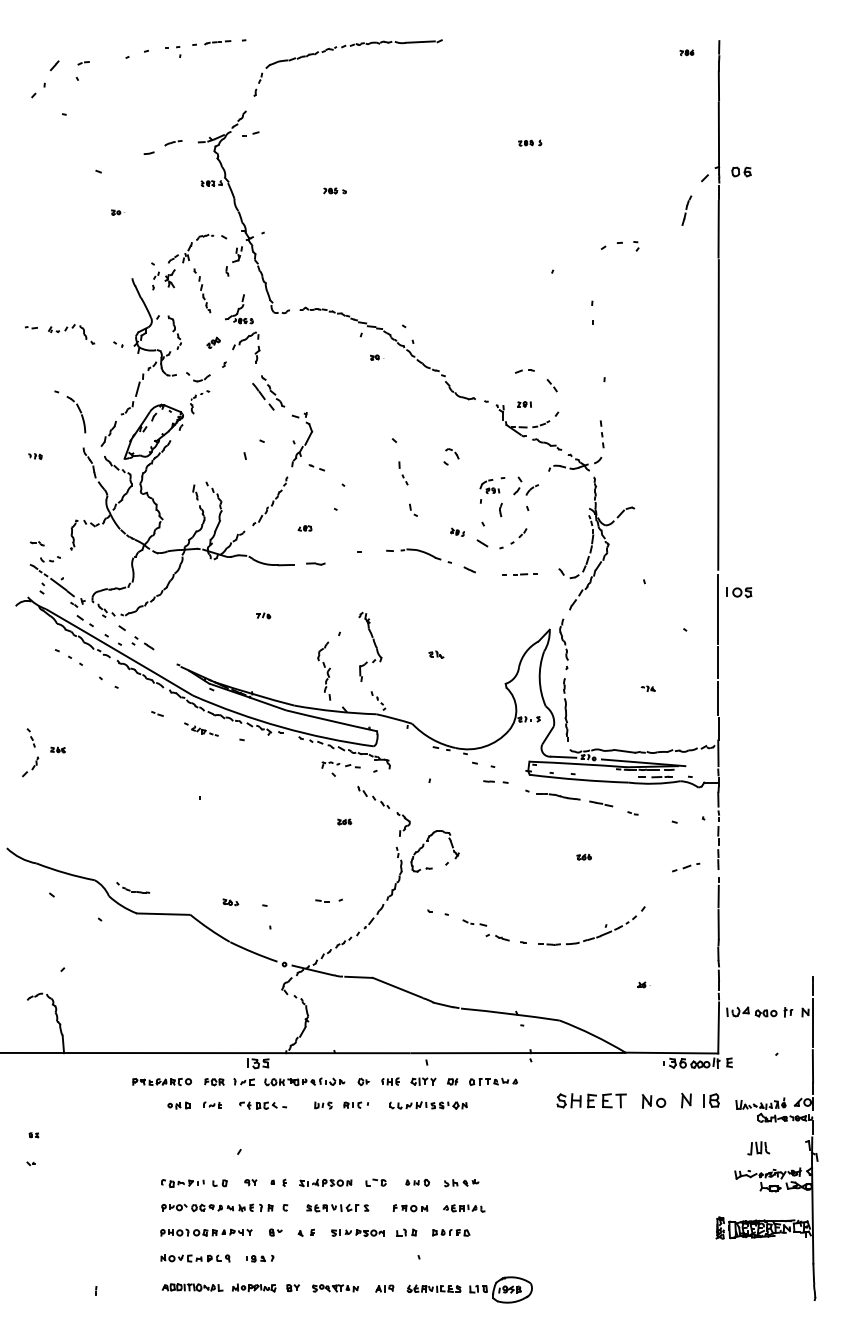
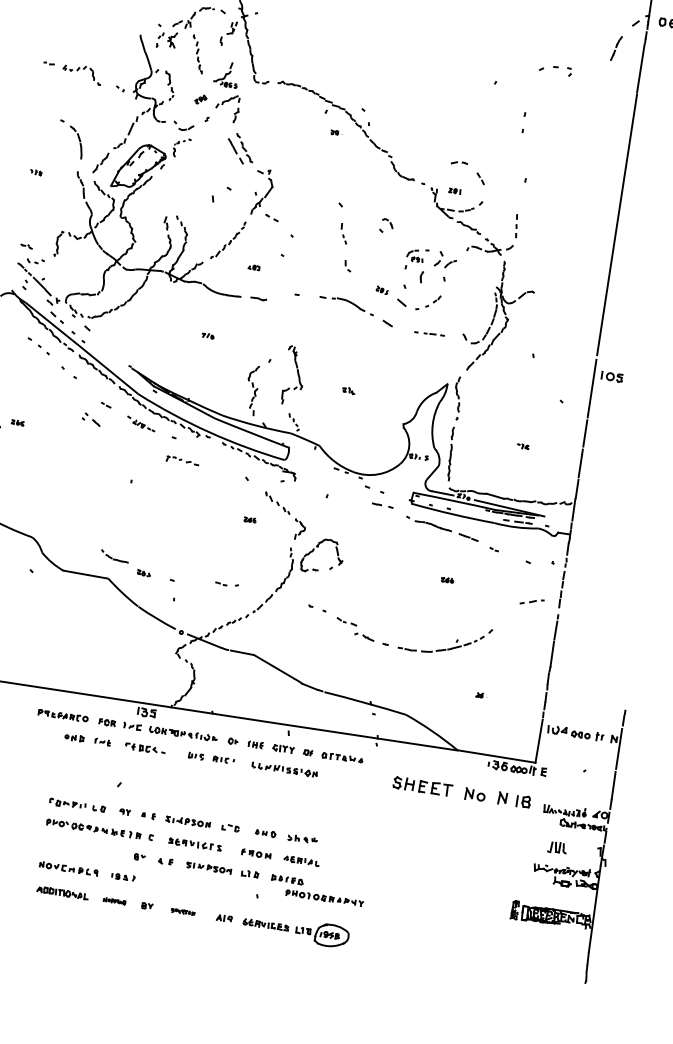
part: (142, 643) -> (91, 419), moved
part: (340, 764) -> (182, 460), moved
part: (133, 887) -> (115, 556), moved
part: (206, 1232) -> (324, 898), moved
part: (254, 1287) -> (114, 900), size x0.6
part: (335, 1288) -> (182, 912), size x0.6

